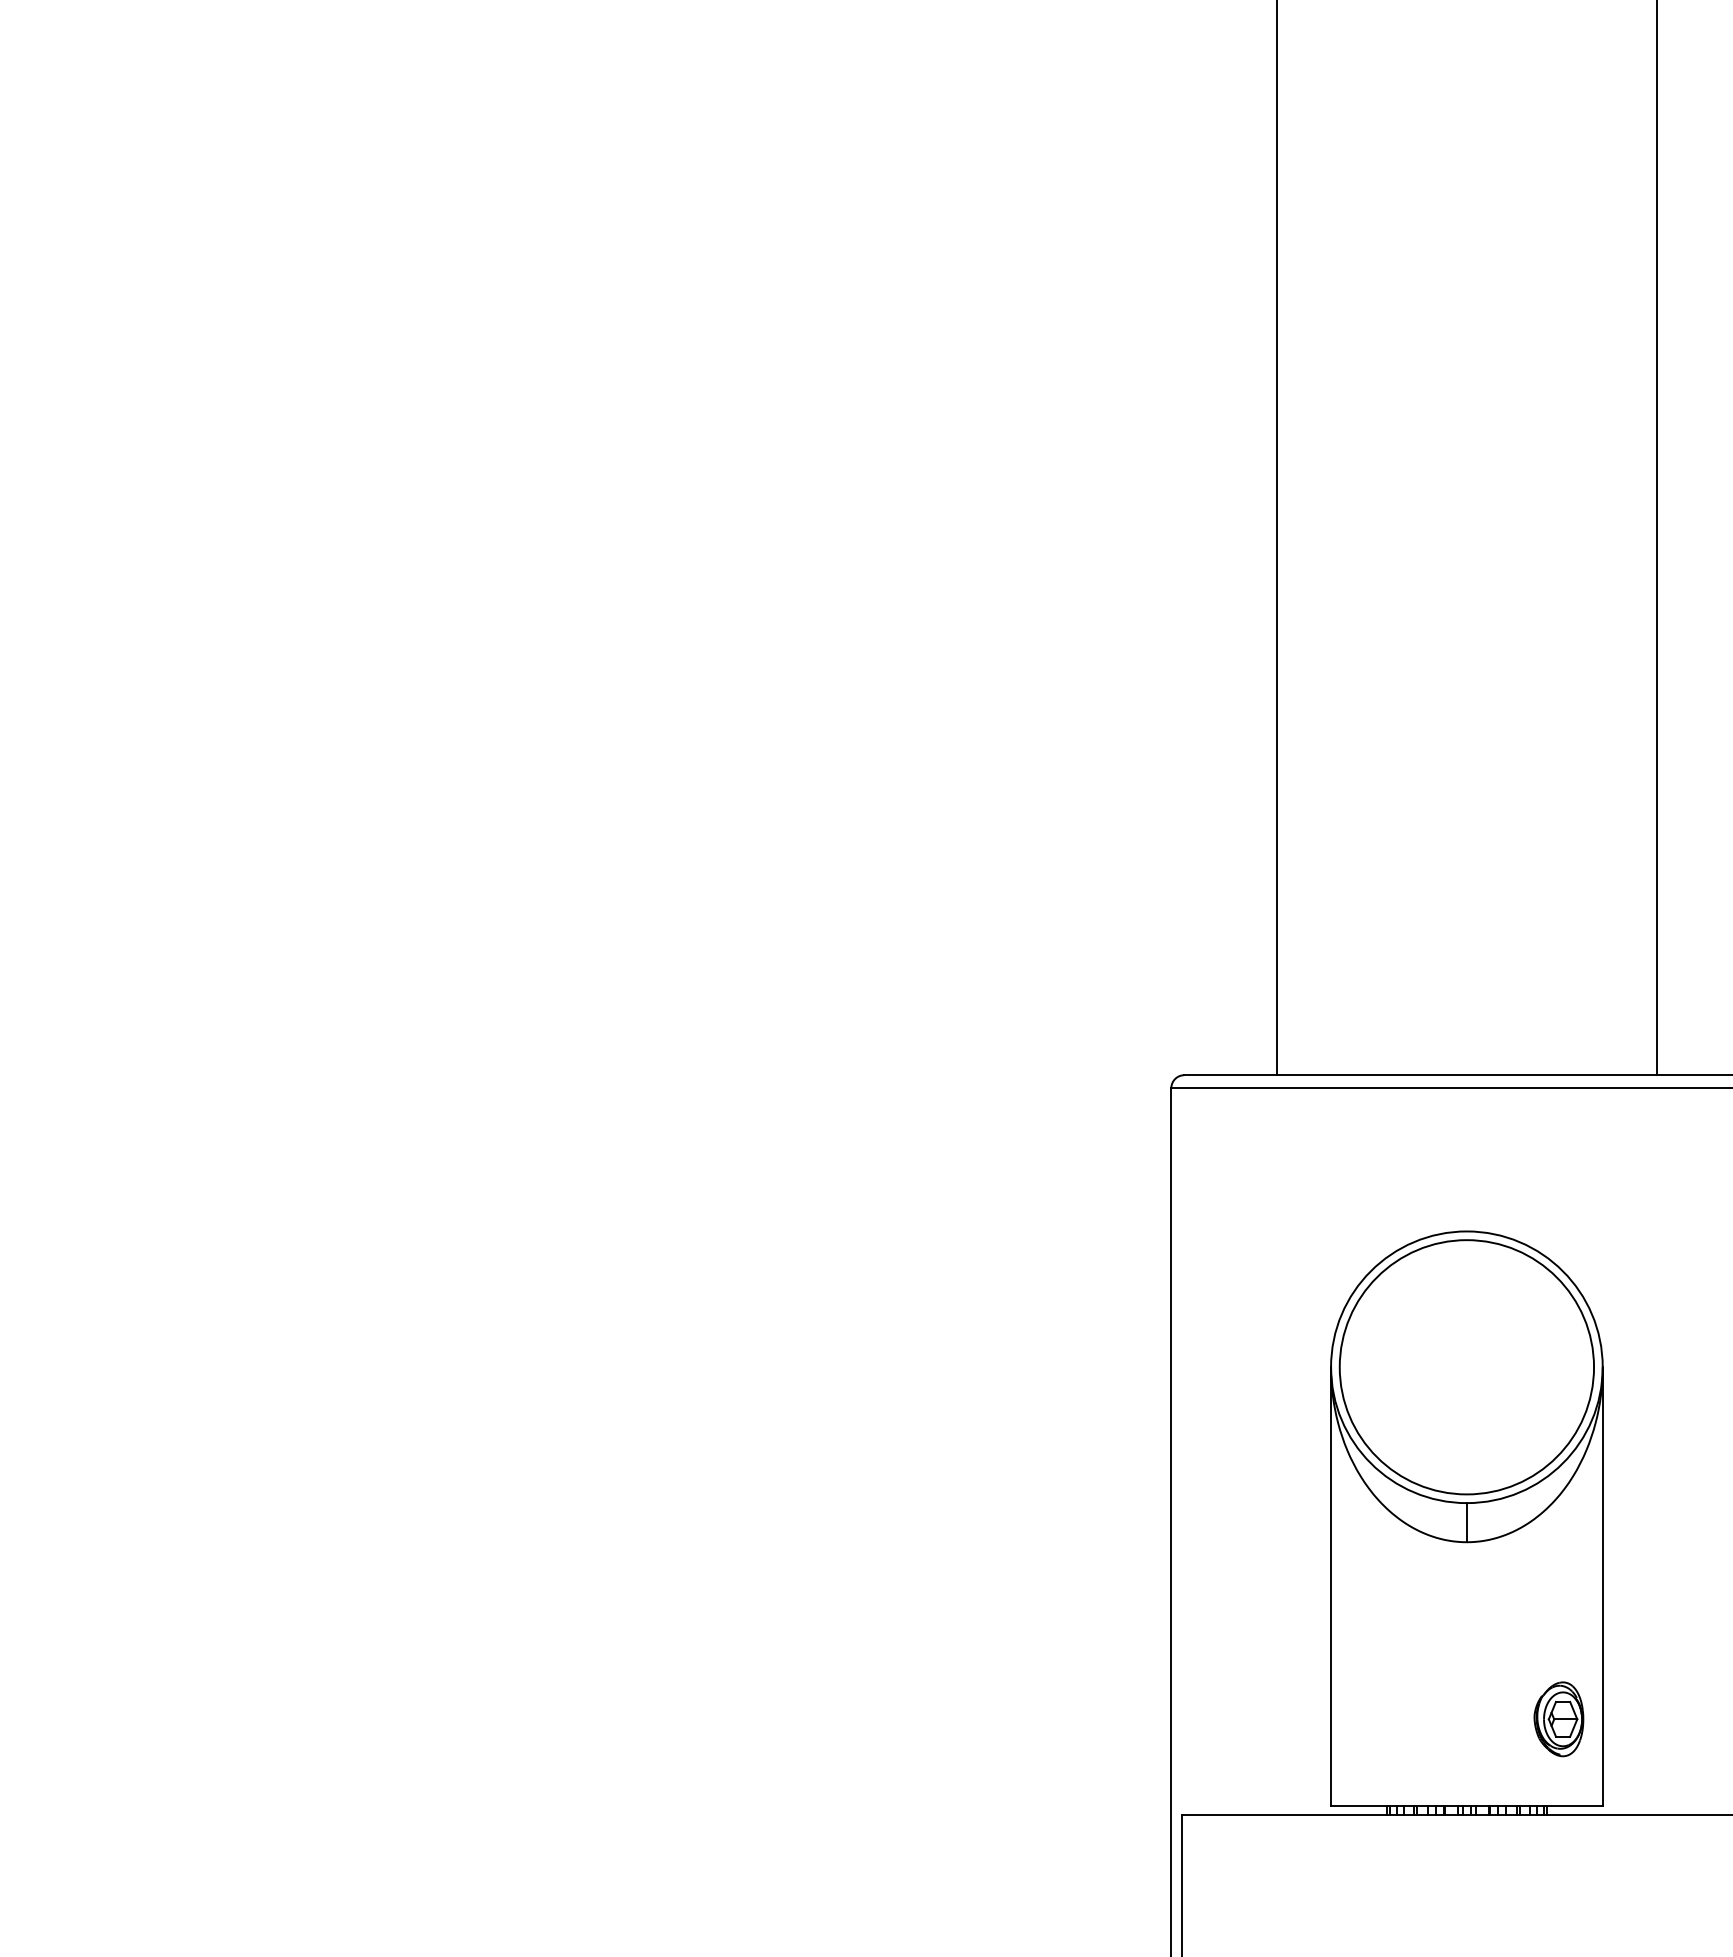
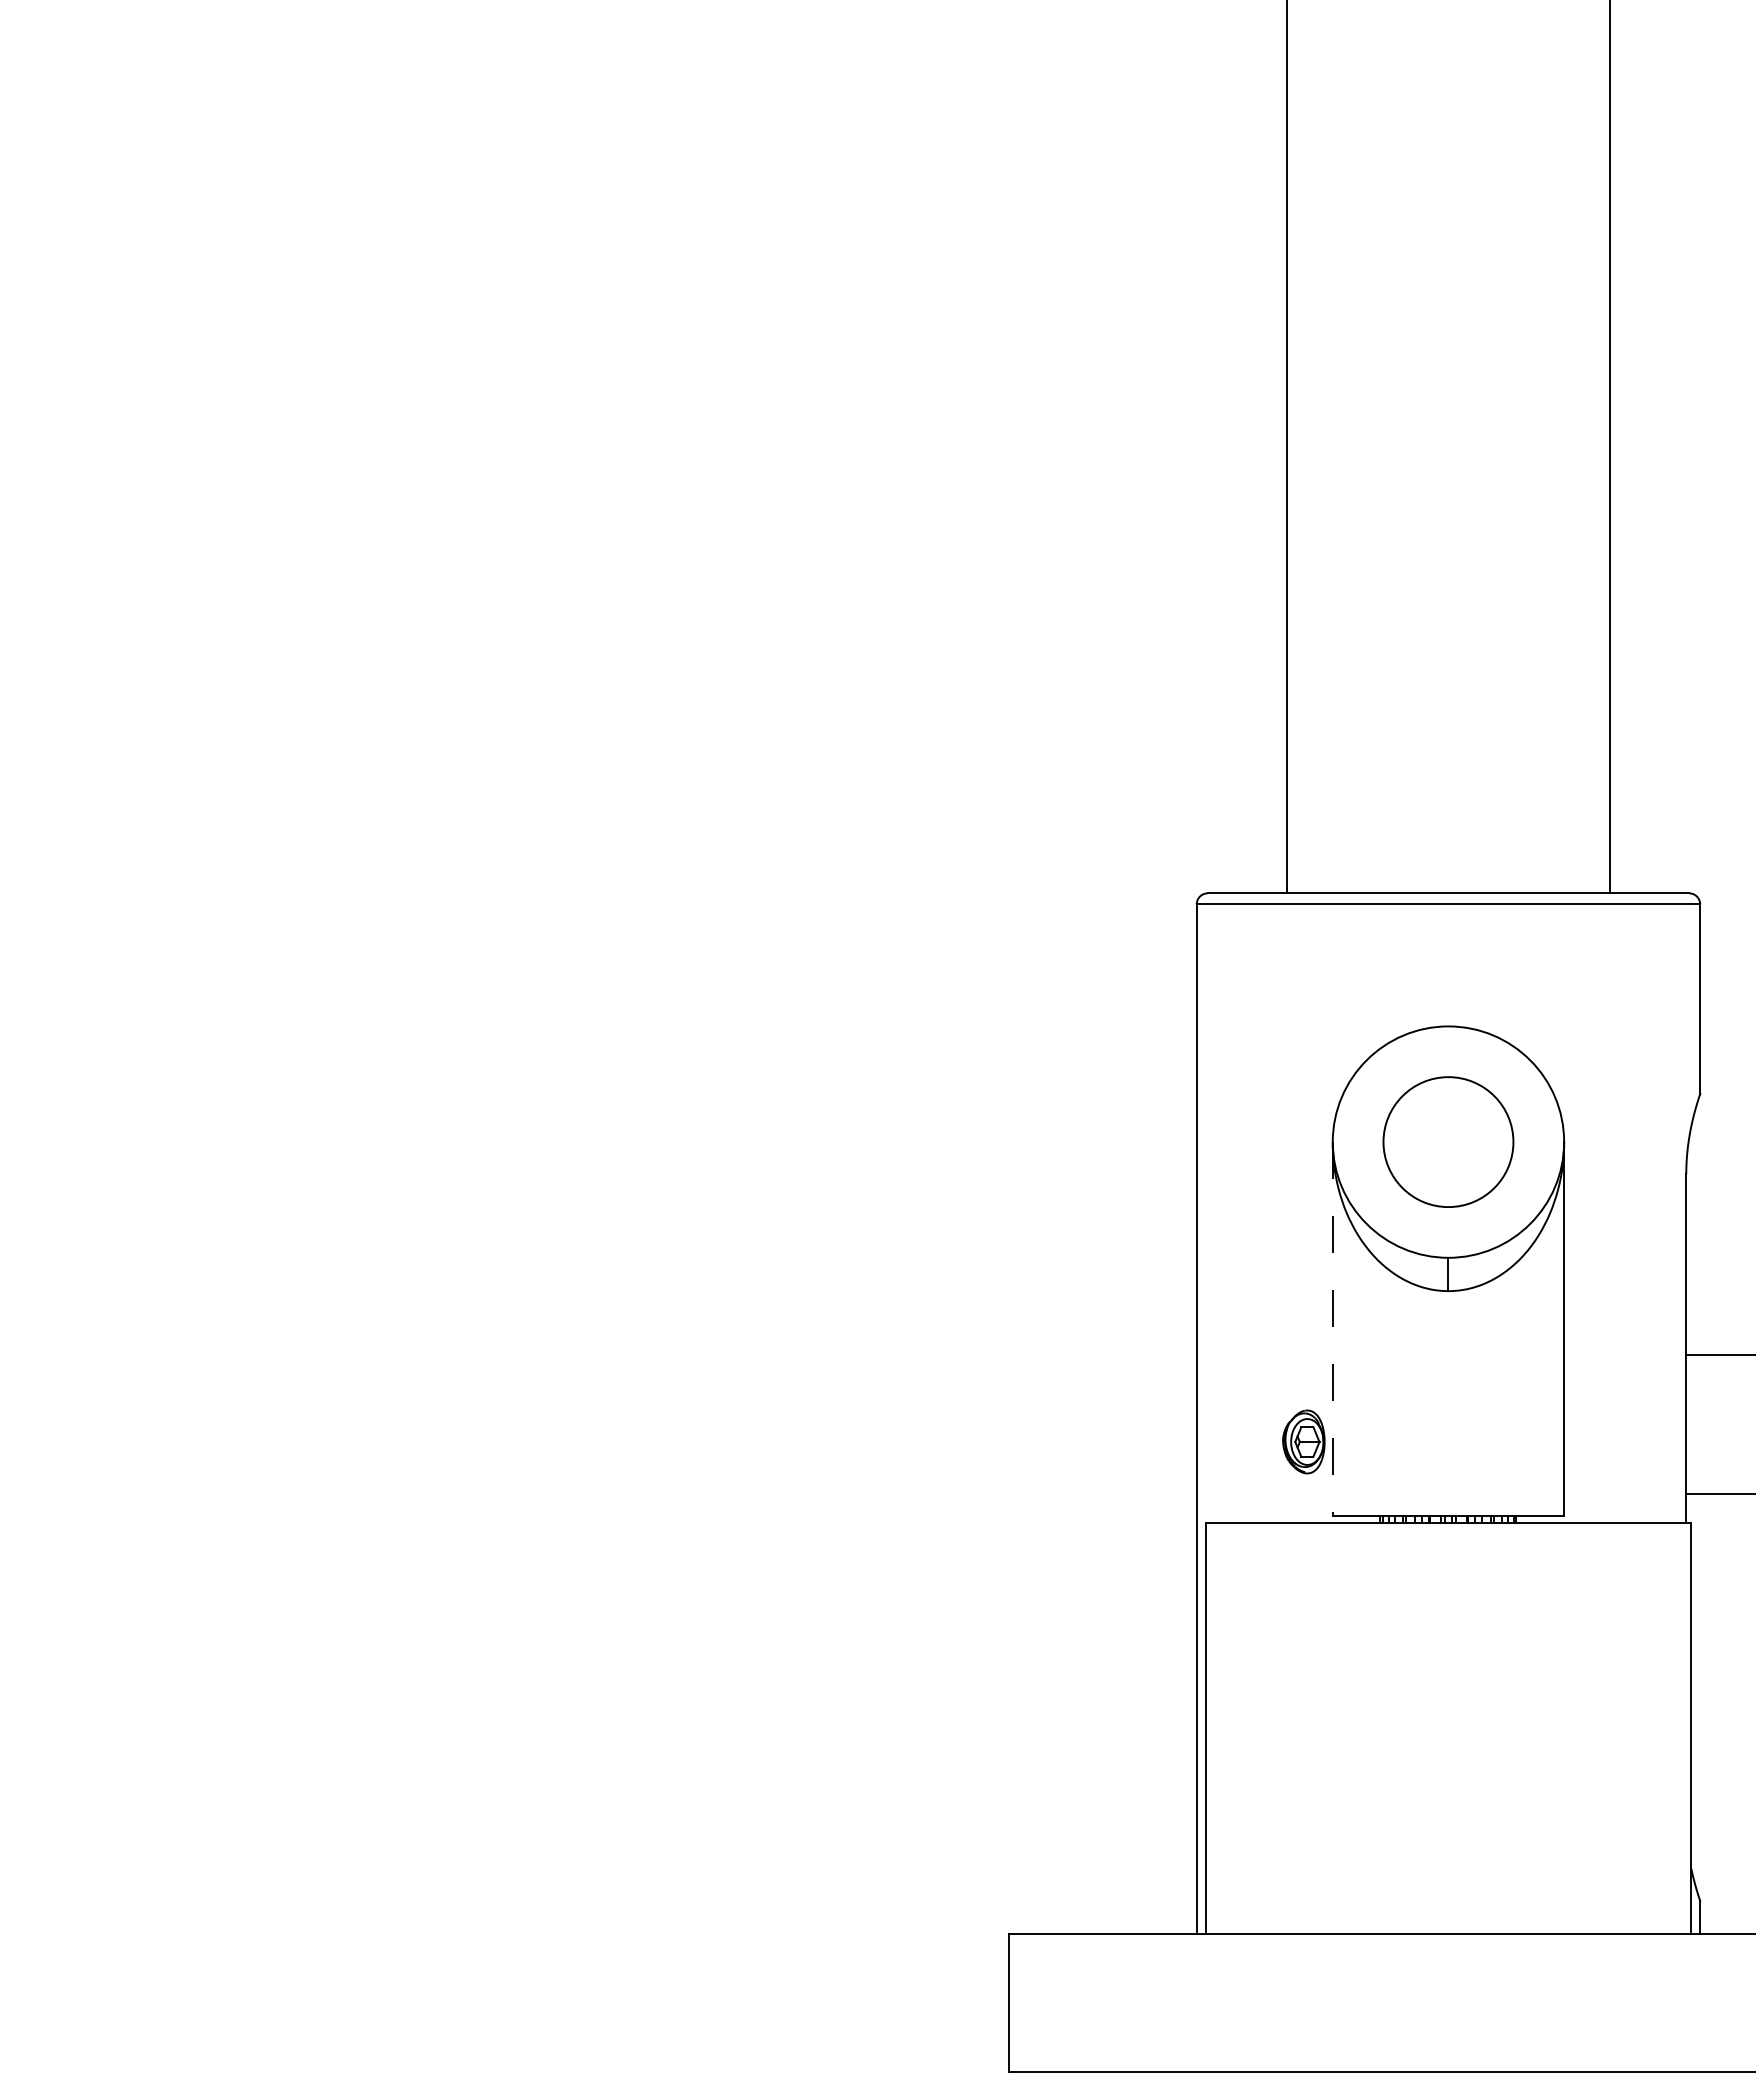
circle: (1466, 1366) -> (1448, 1141), size x0.6
line: (1330, 1587) -> (1332, 1329), solid -> dashed
part: (1558, 1718) -> (1303, 1441), moved

